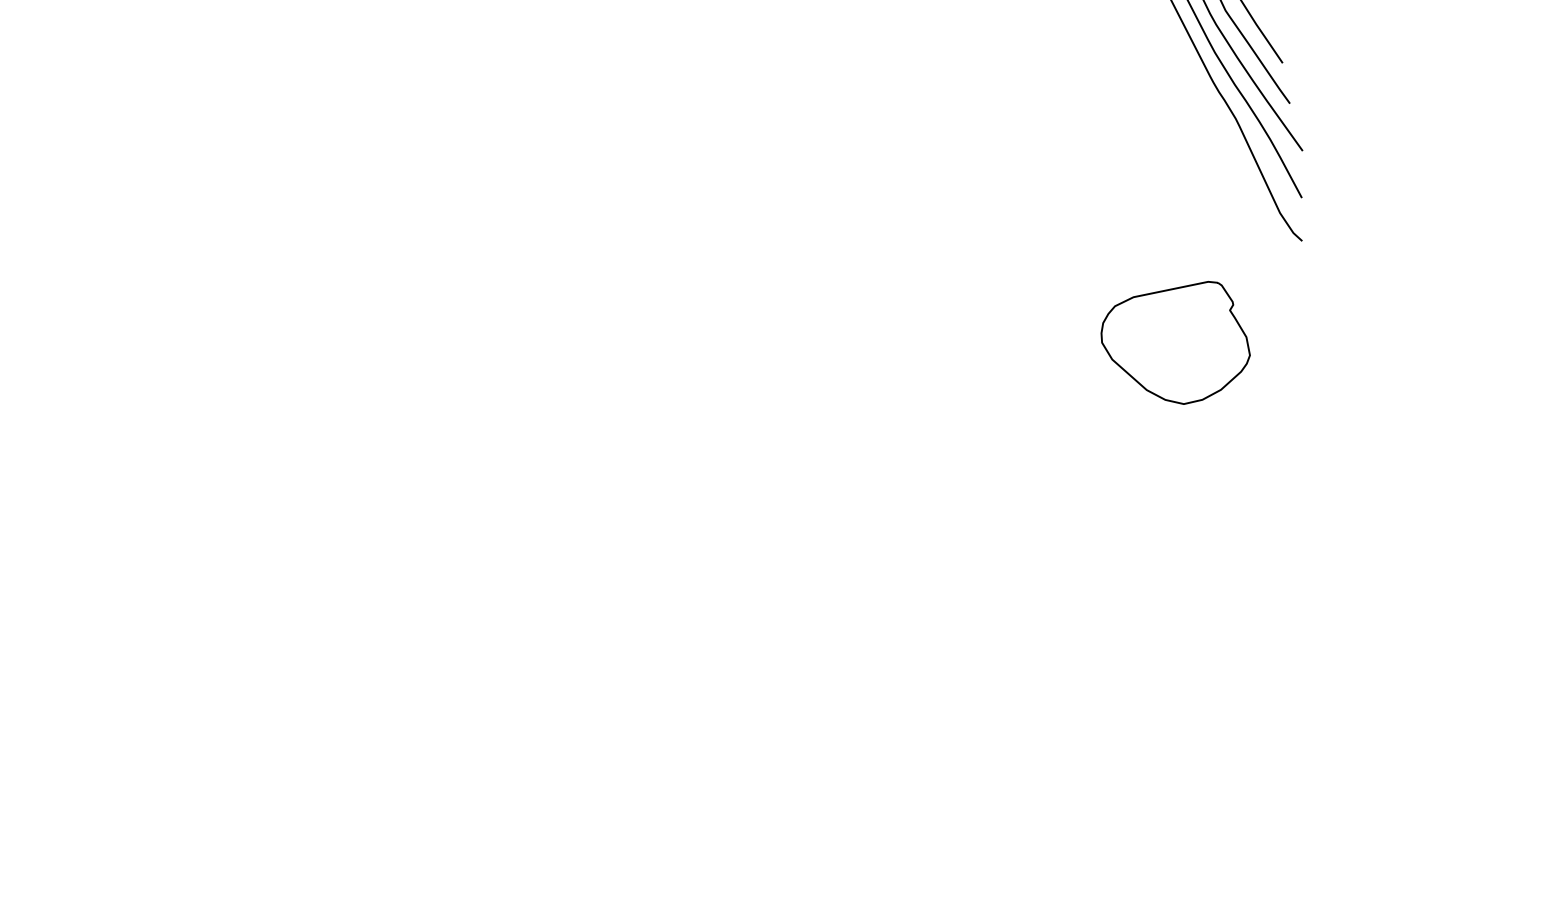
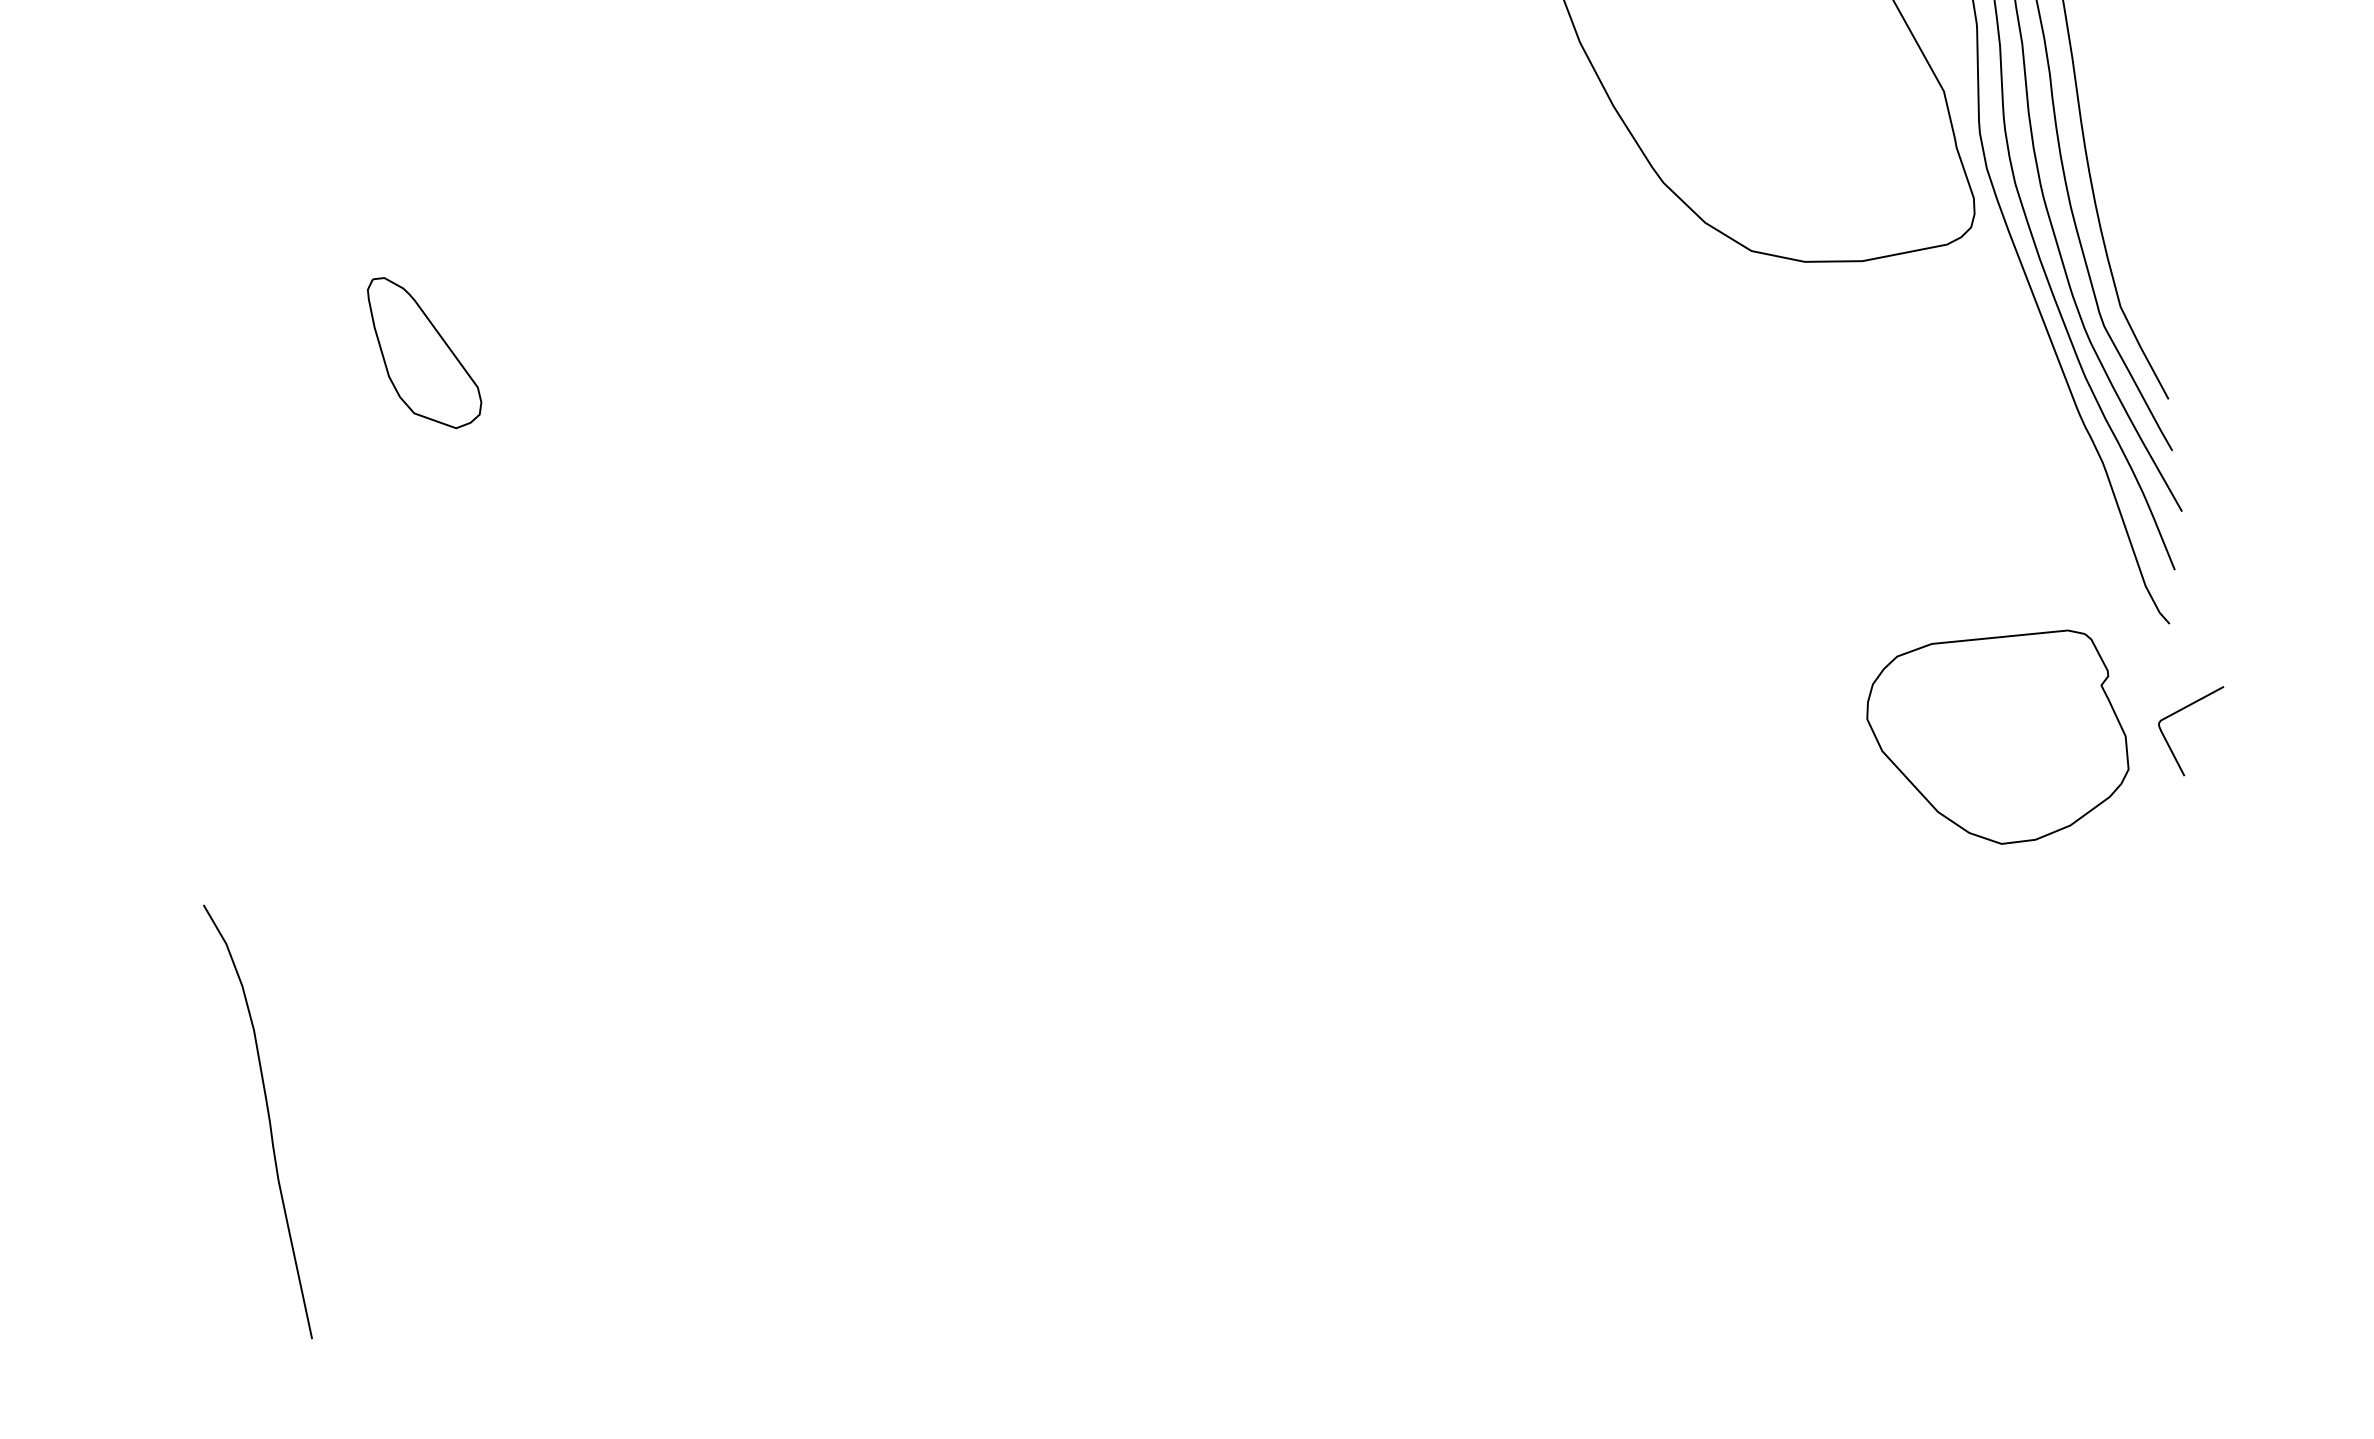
curve: (1318, 309) -> (2180, 711), added
part: (1175, 344) -> (1997, 736), size x1.43

